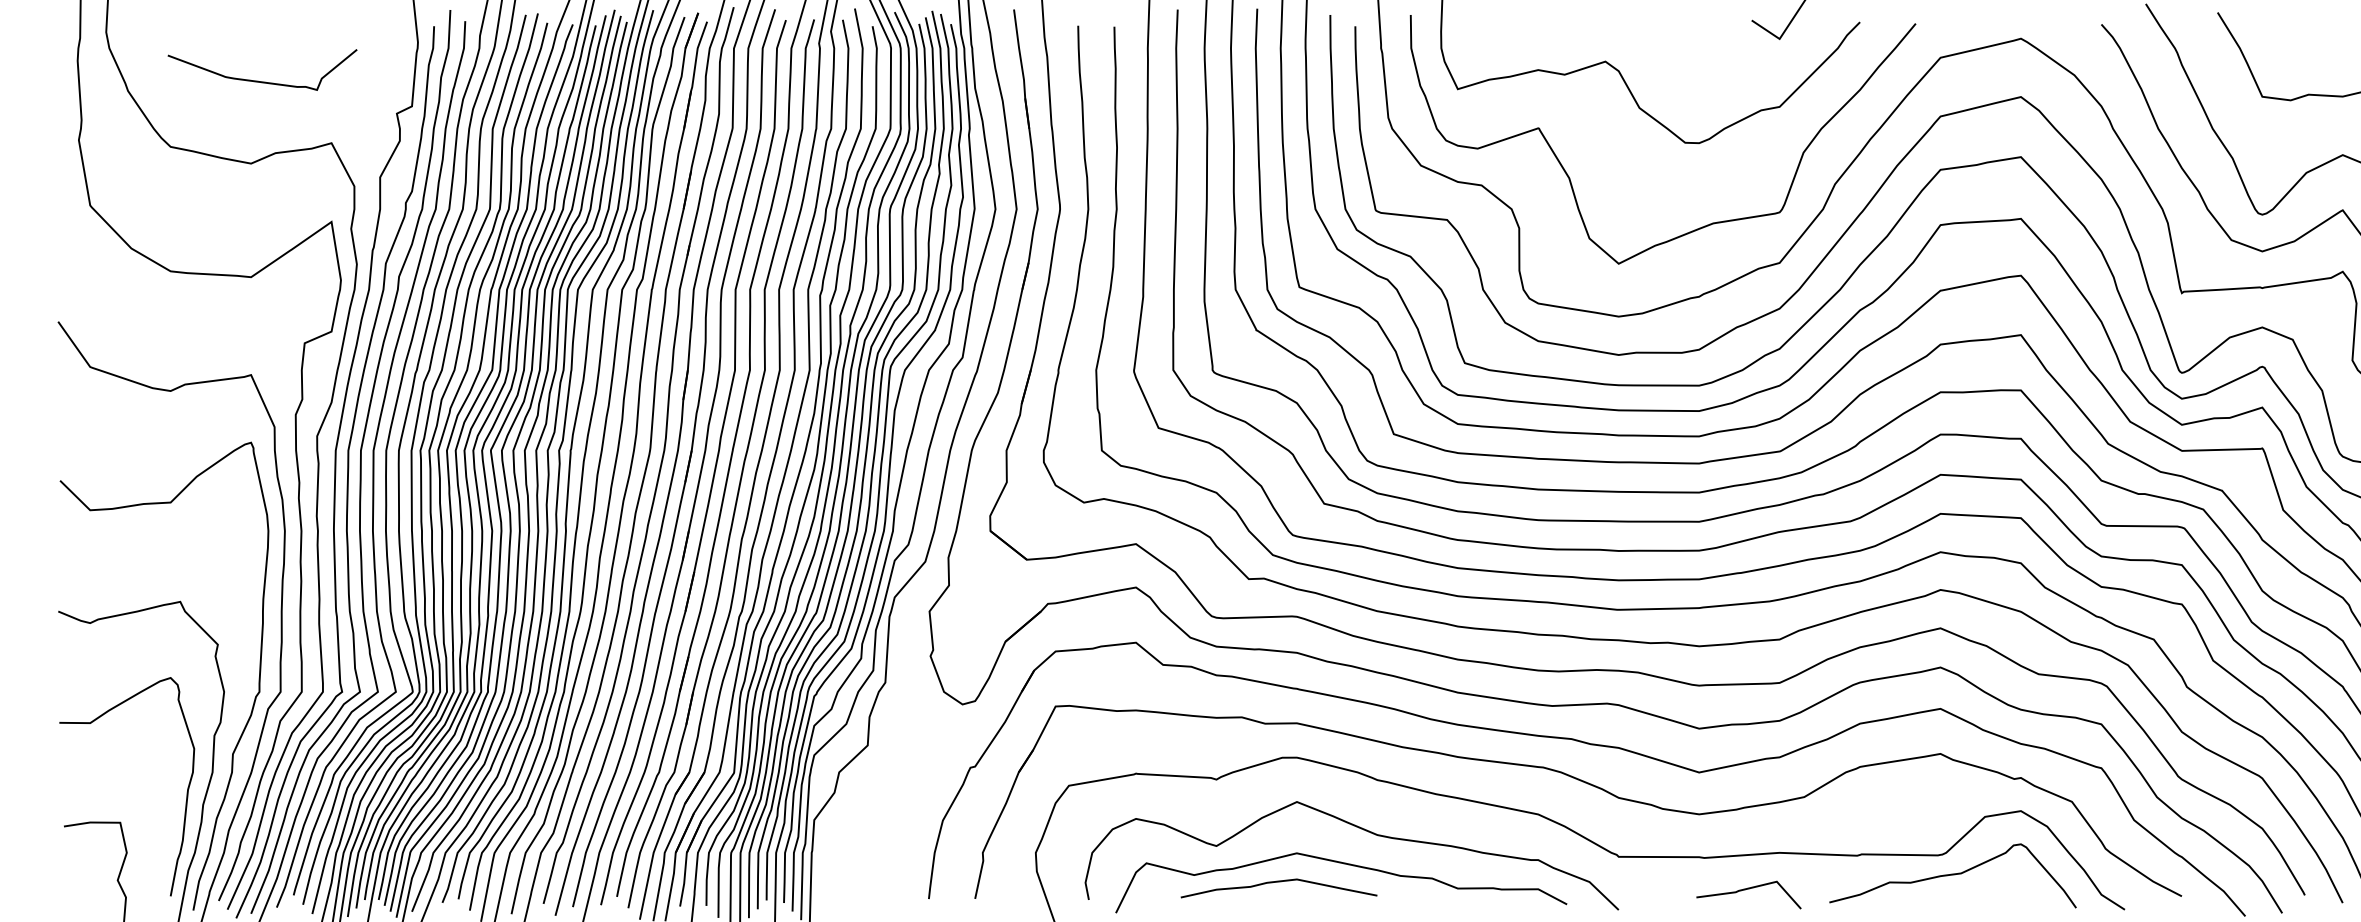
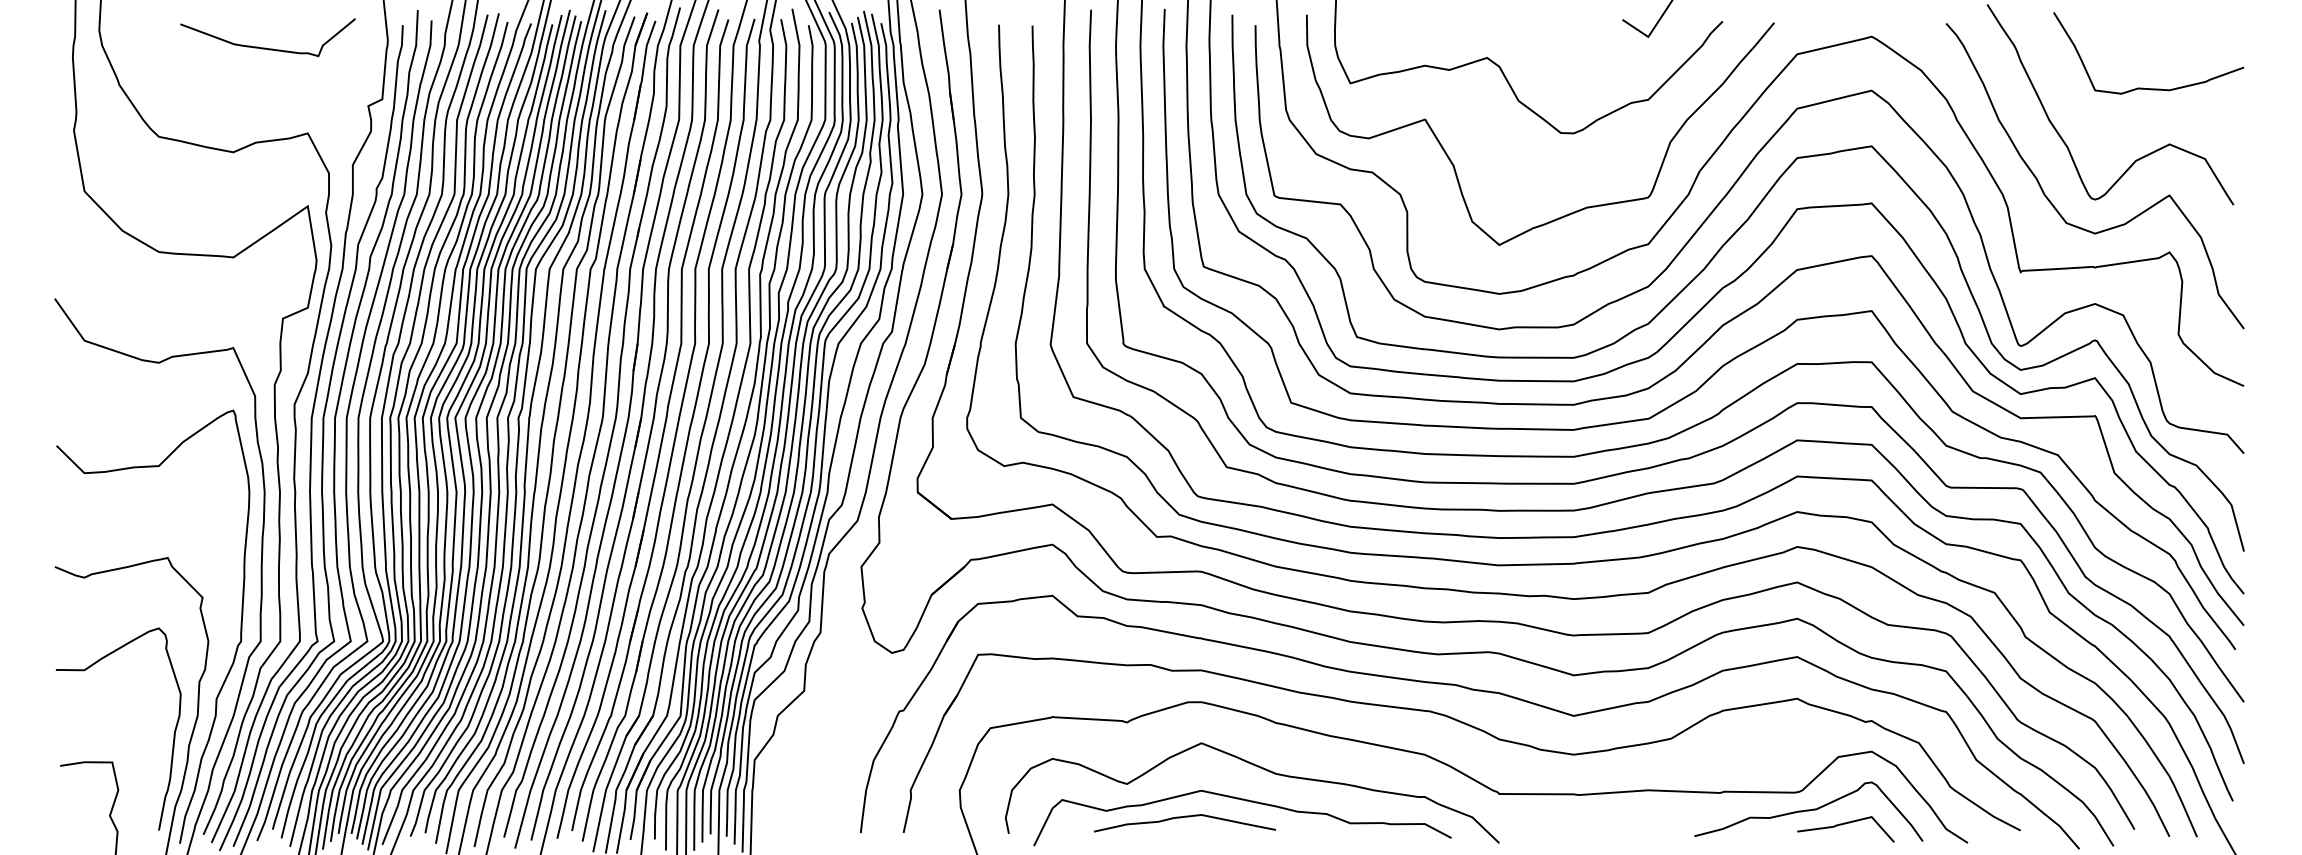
curve: (259, 80) -> (265, 47), moved
line: (1748, 889) -> (1845, 824), moved

